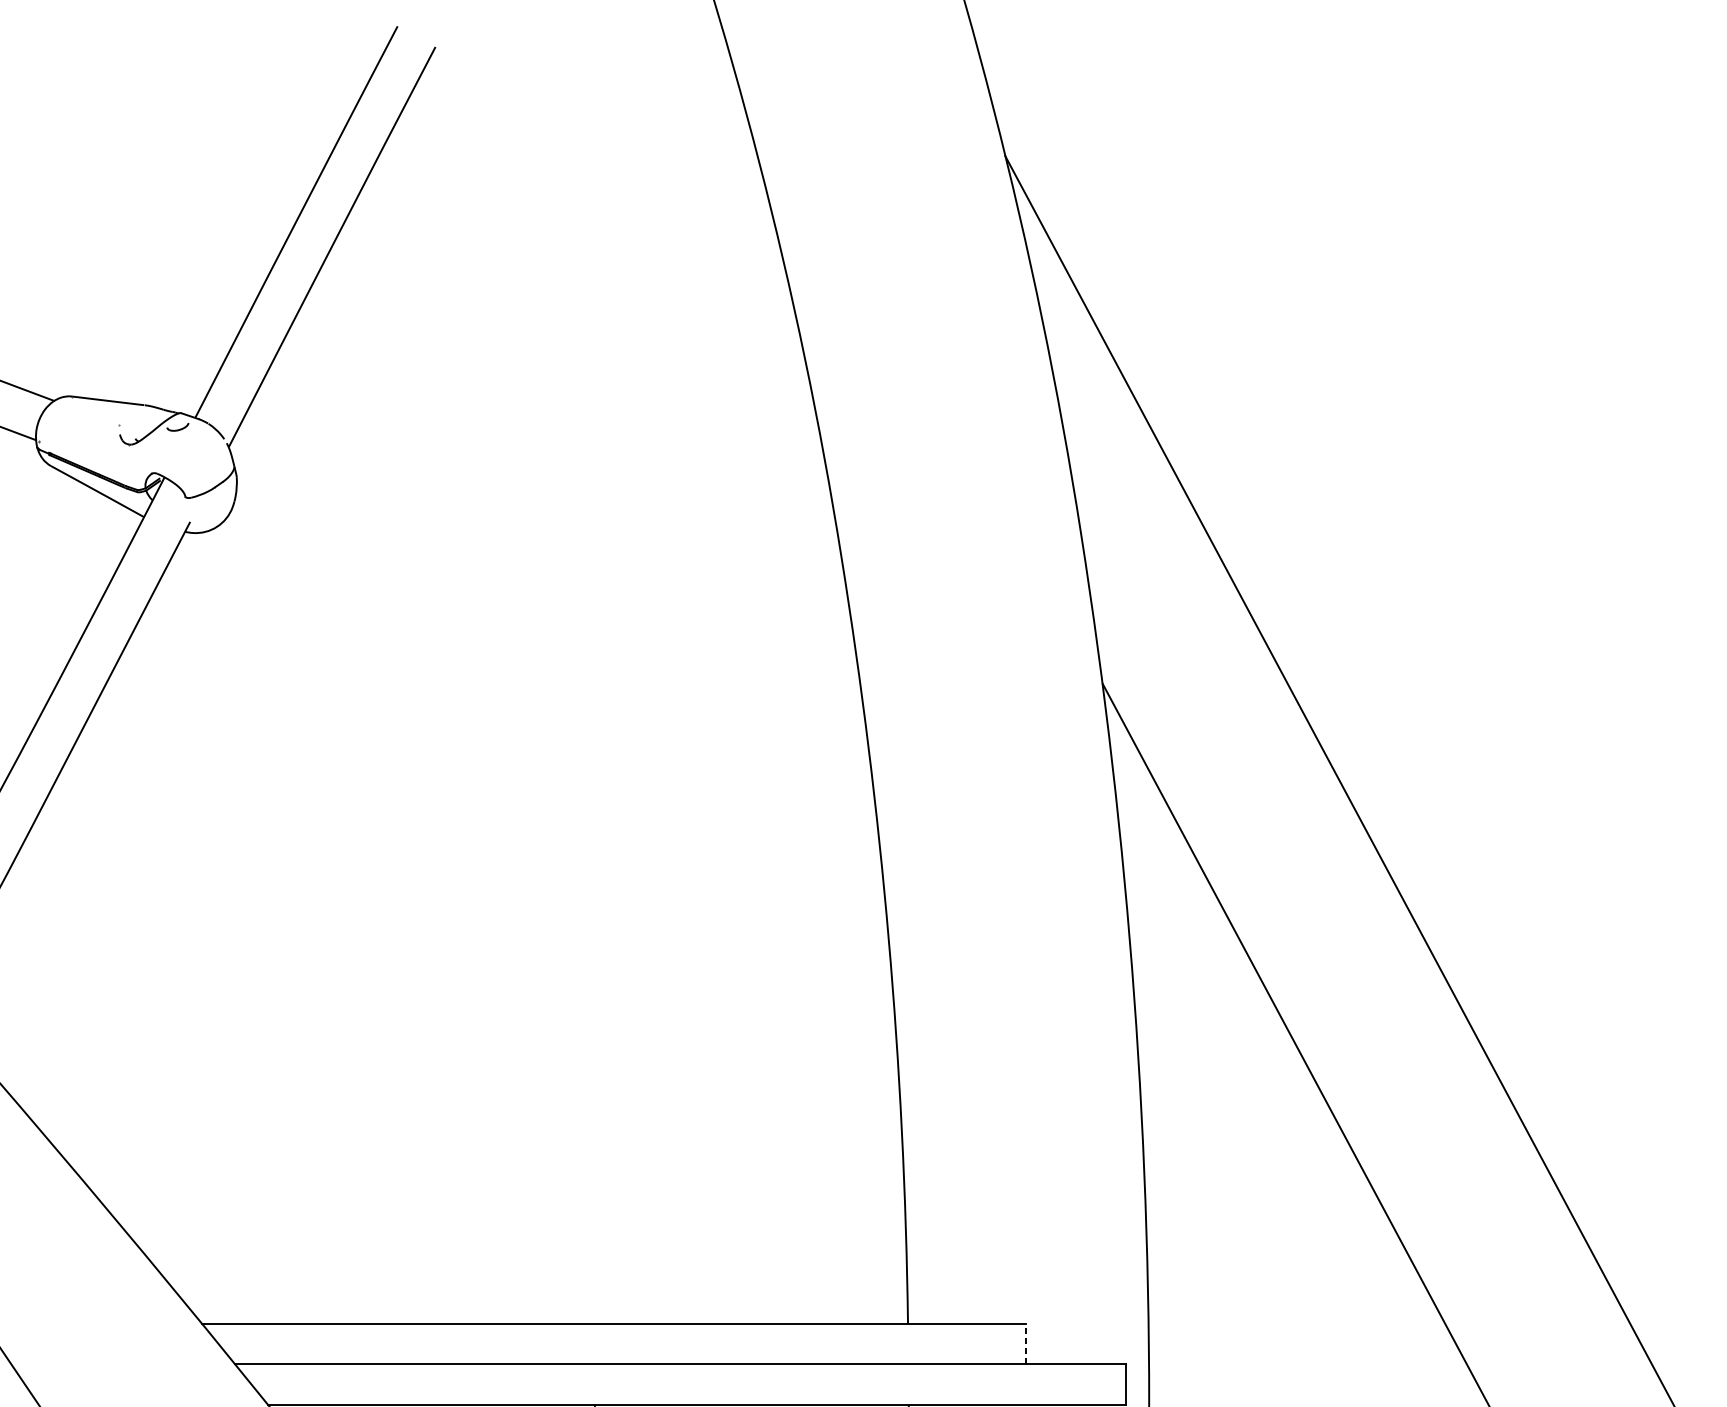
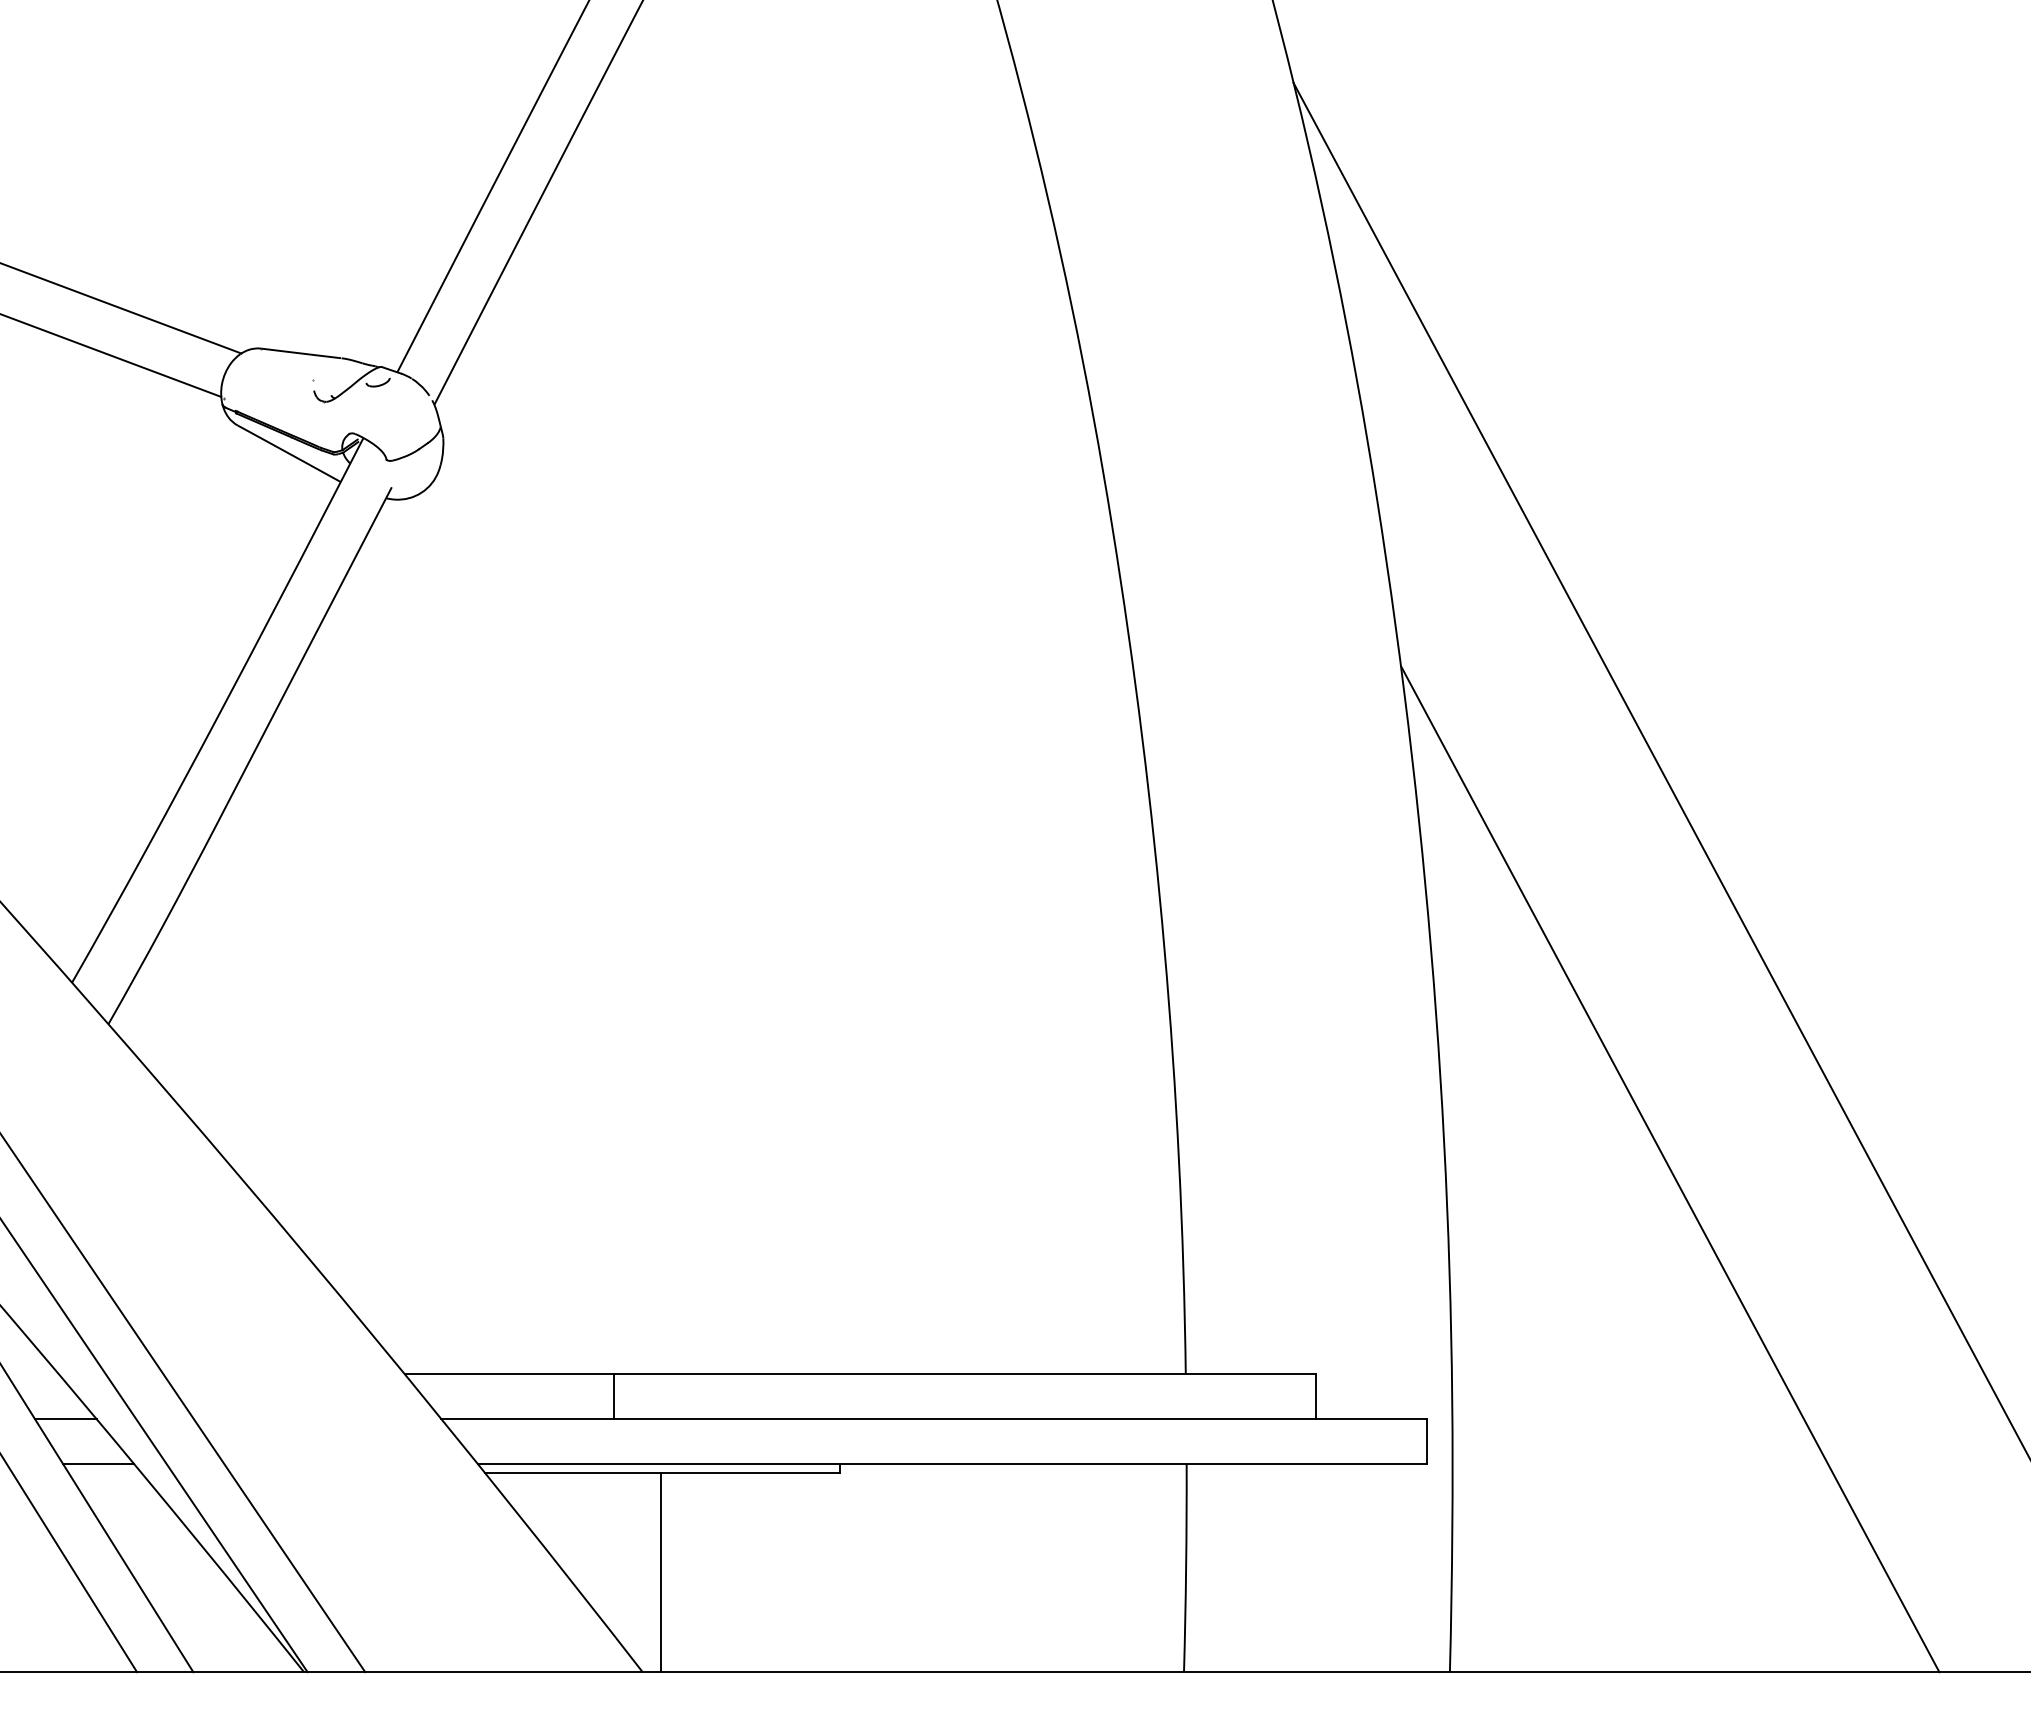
line: (390, 1343) -> (613, 1396), added
line: (1026, 1343) -> (1316, 1396), dashed -> solid

